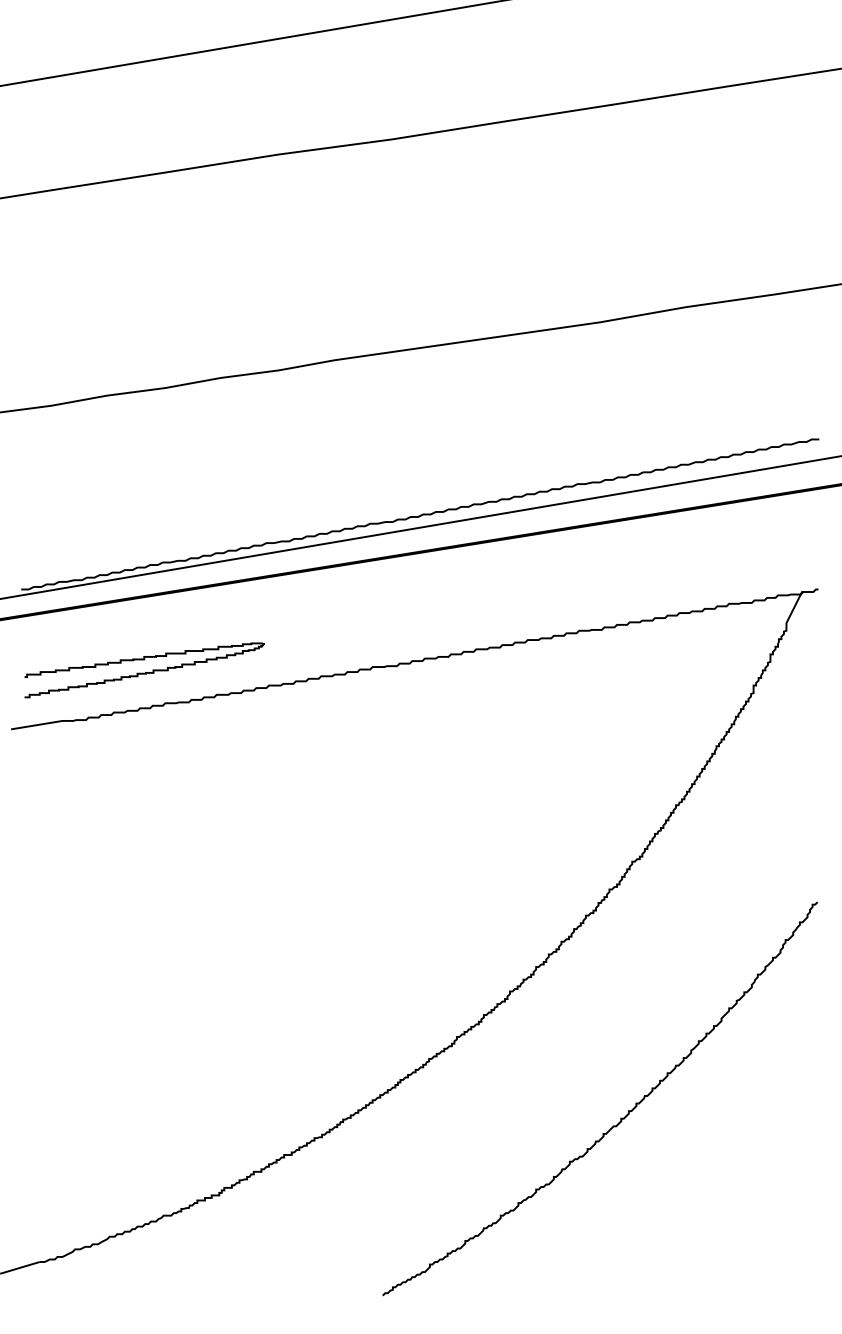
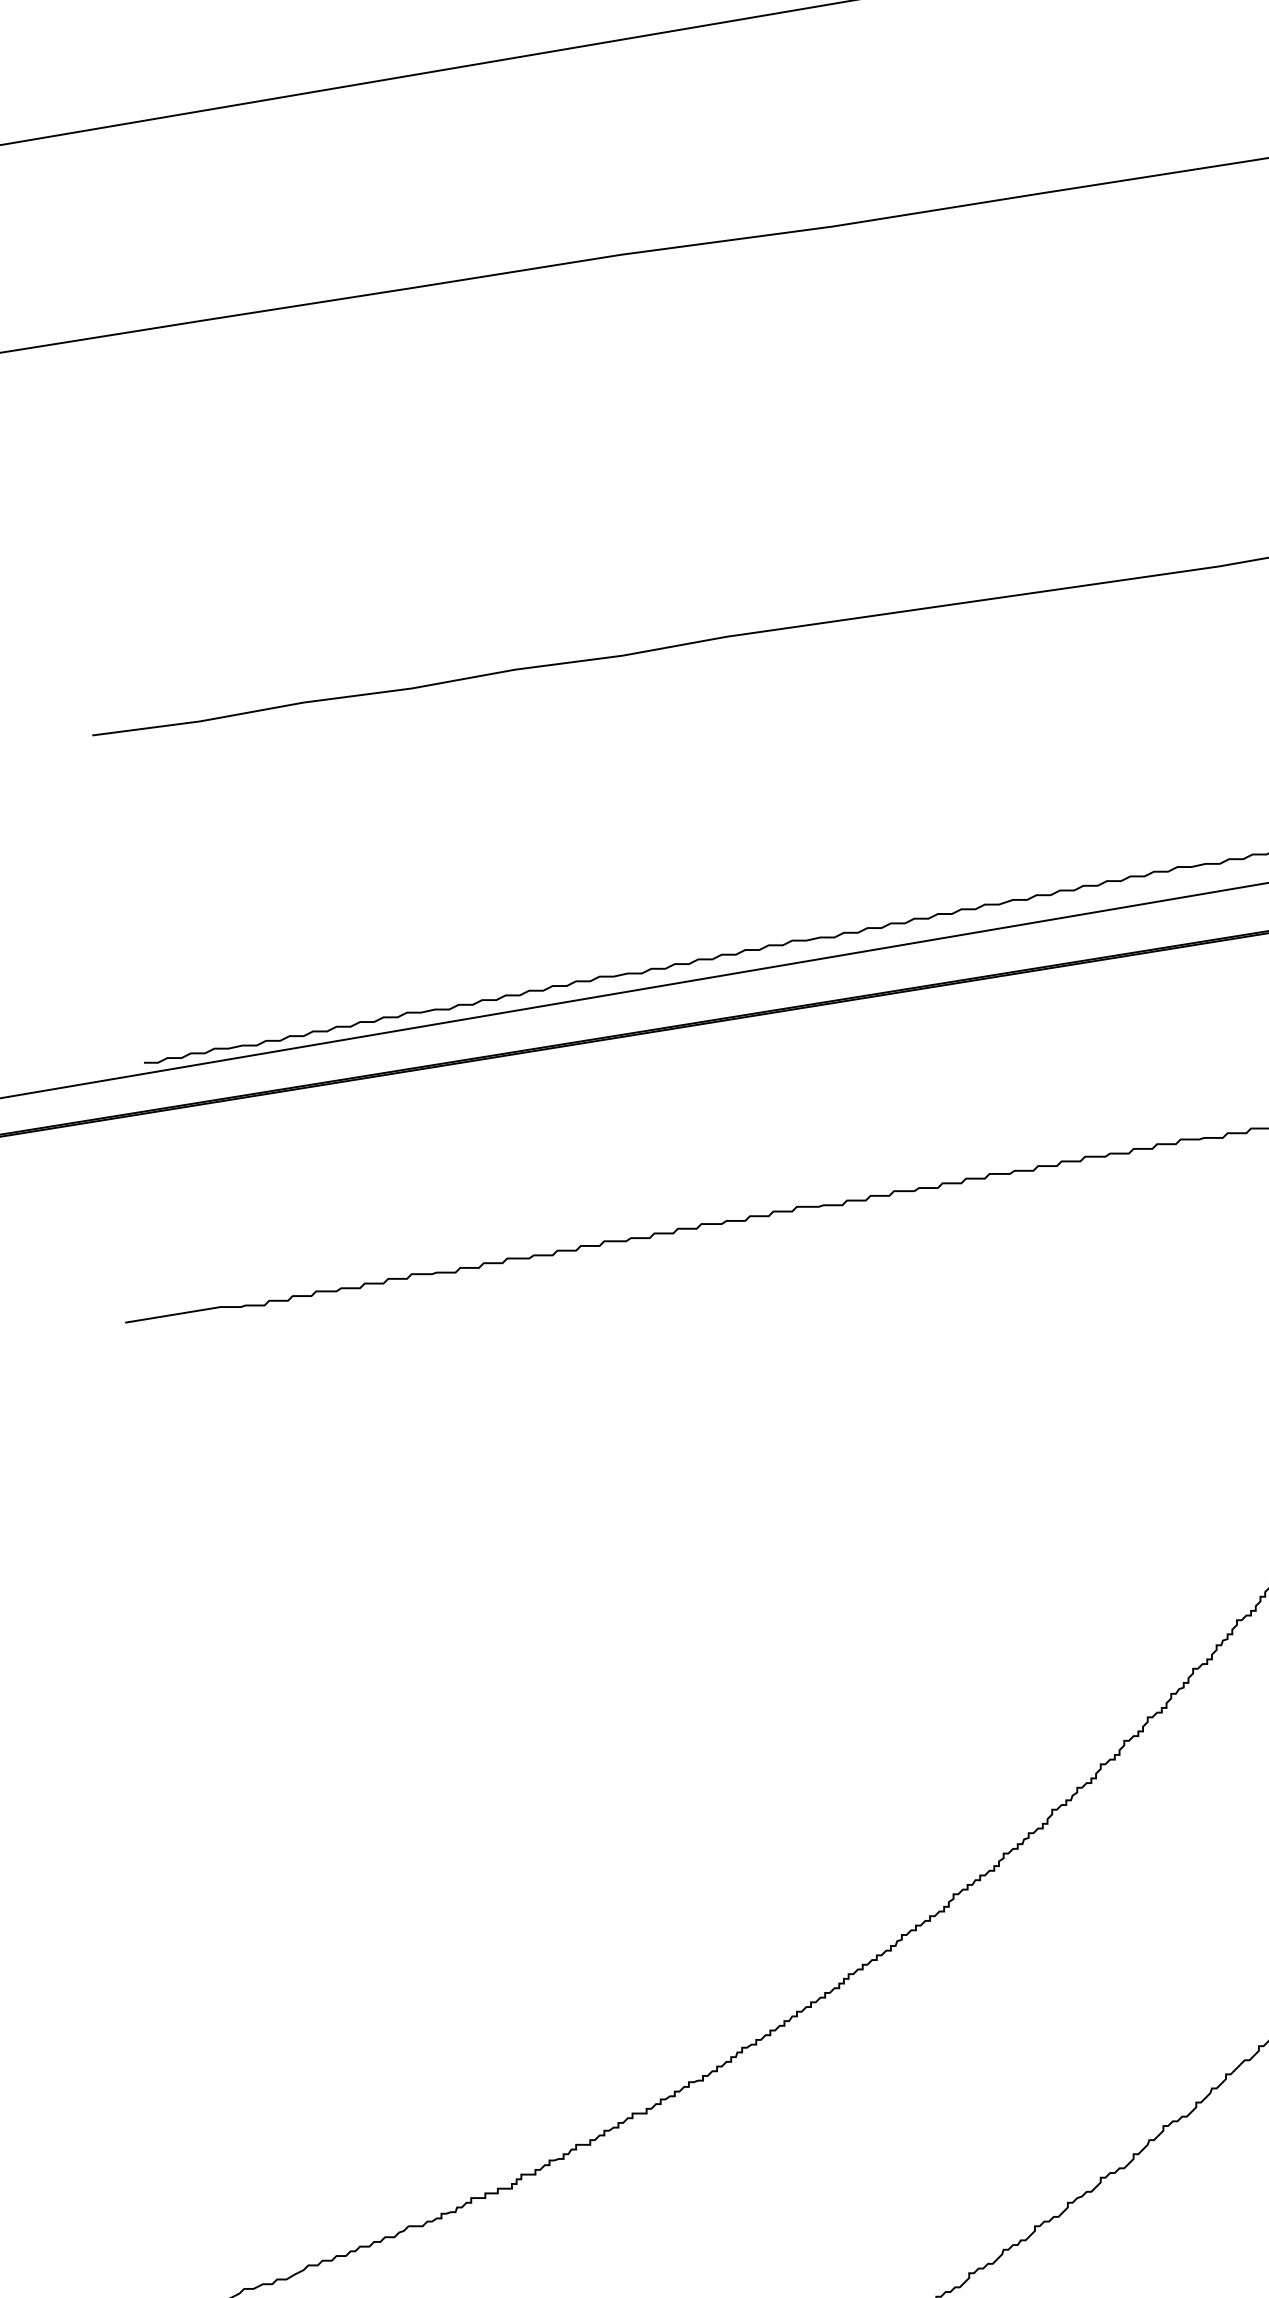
part: (144, 670) -> (373, 1213), removed

